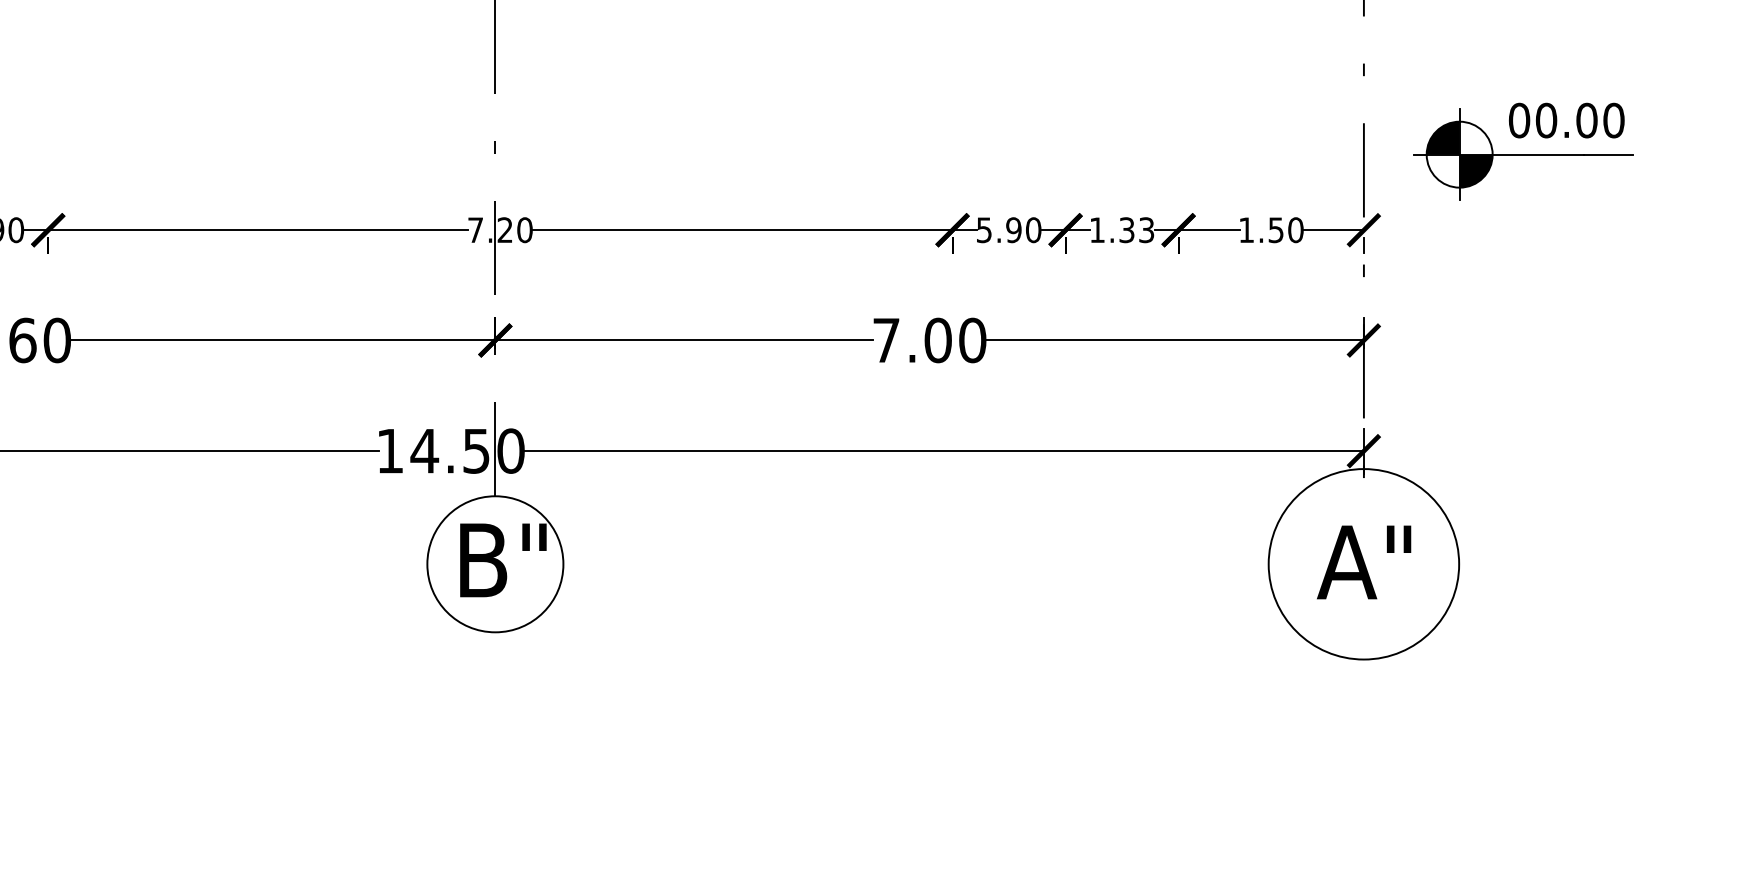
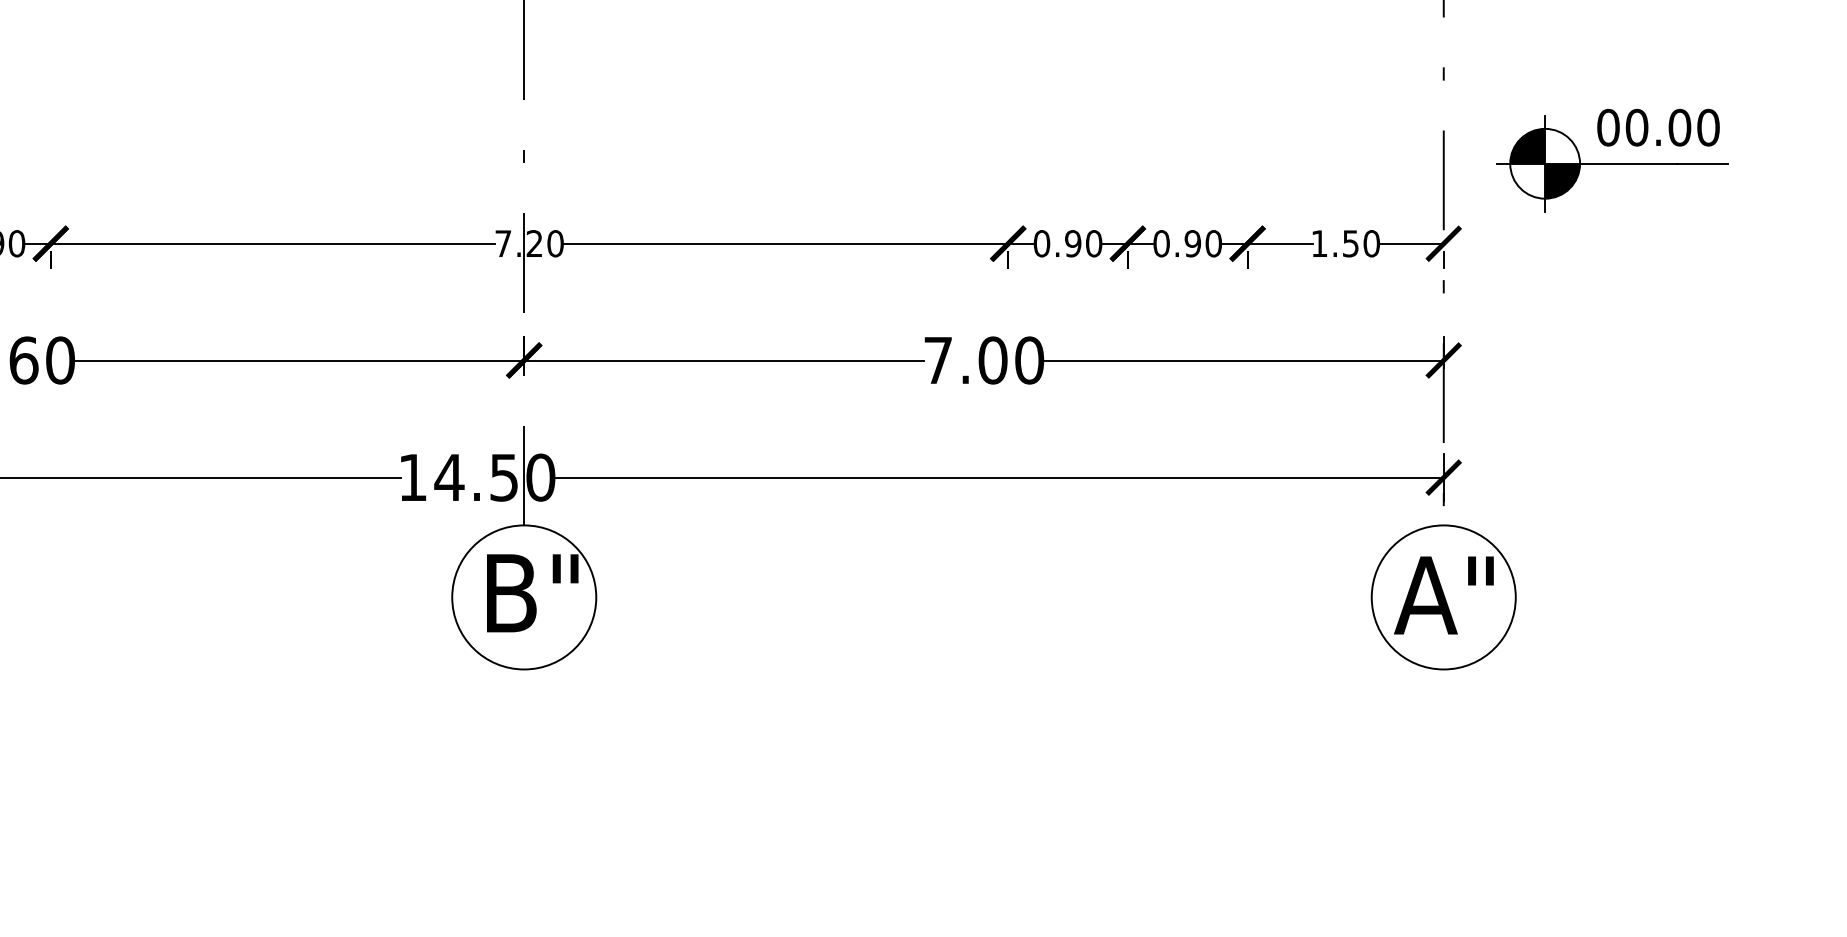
text: (984, 230) -> (1042, 244), 5.90 -> 0.90
text: (1121, 230) -> (1187, 244), 1.33 -> 0.90
circle: (1363, 564) -> (1443, 597), size x0.71

